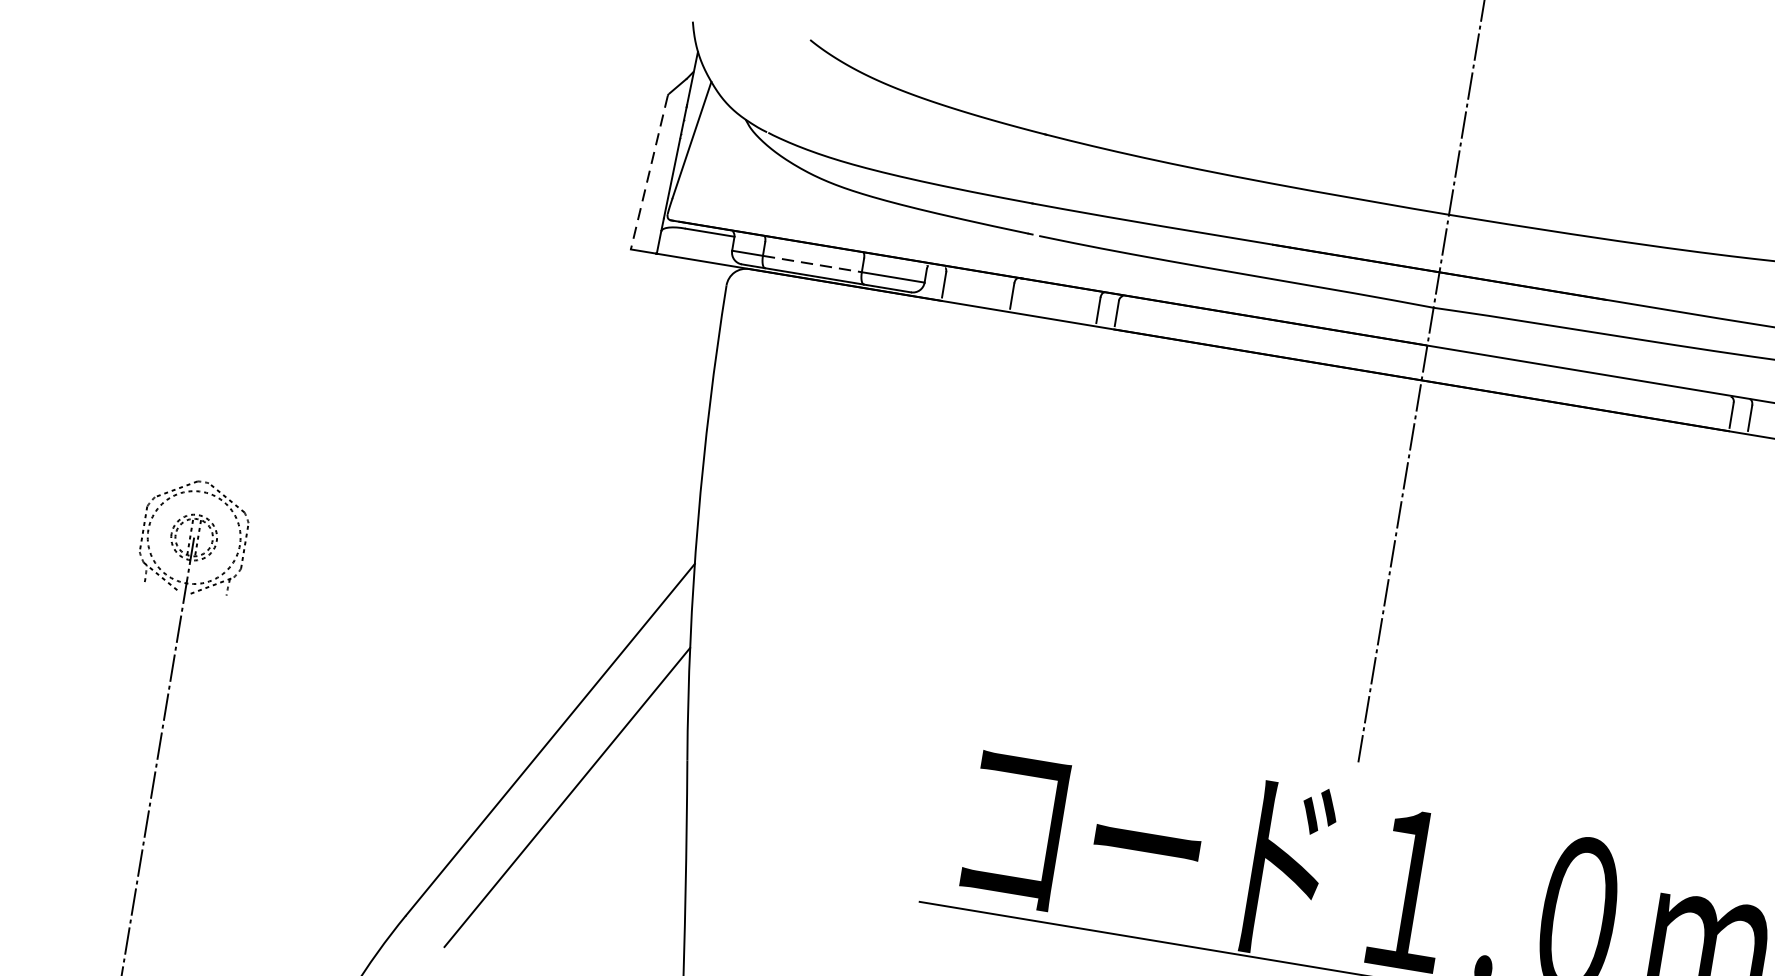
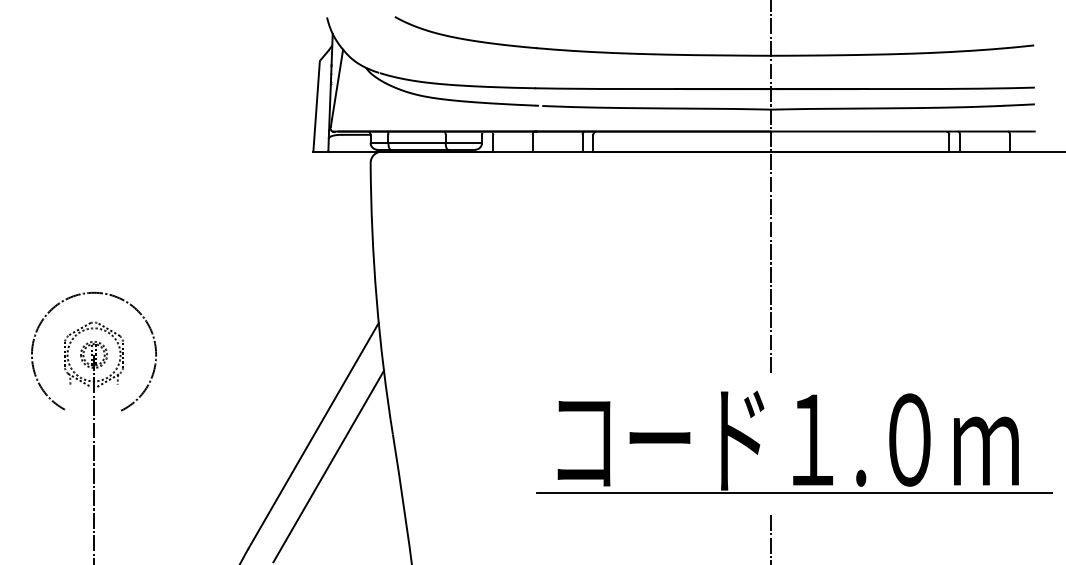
line: (648, 174) -> (316, 107), dashed -> solid
line: (813, 263) -> (417, 142), dashed -> solid
arc: (187, 431) -> (80, 295), added

